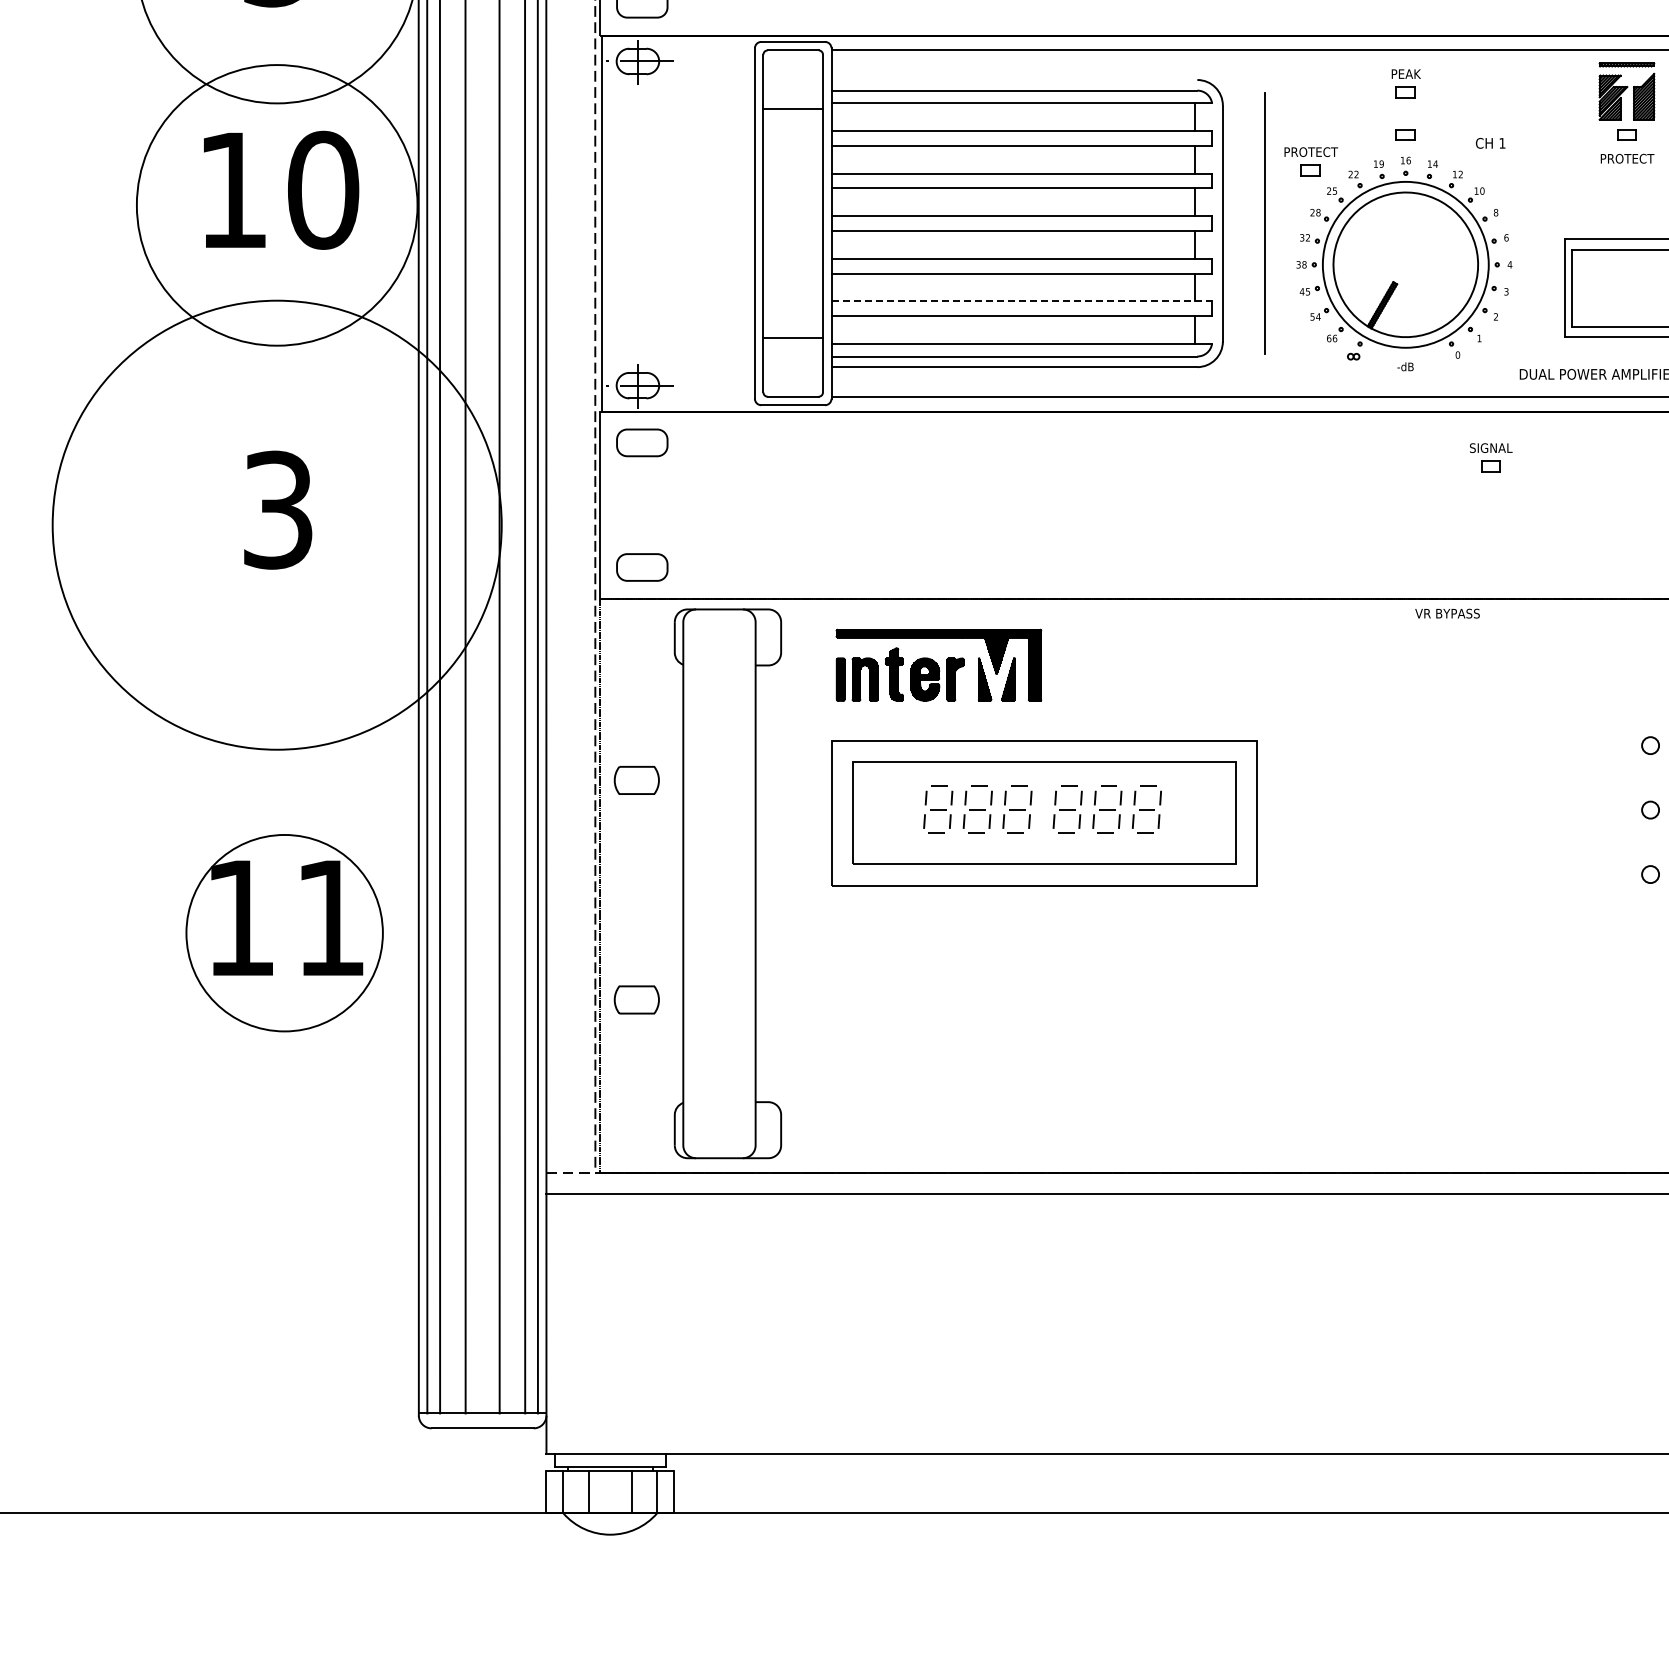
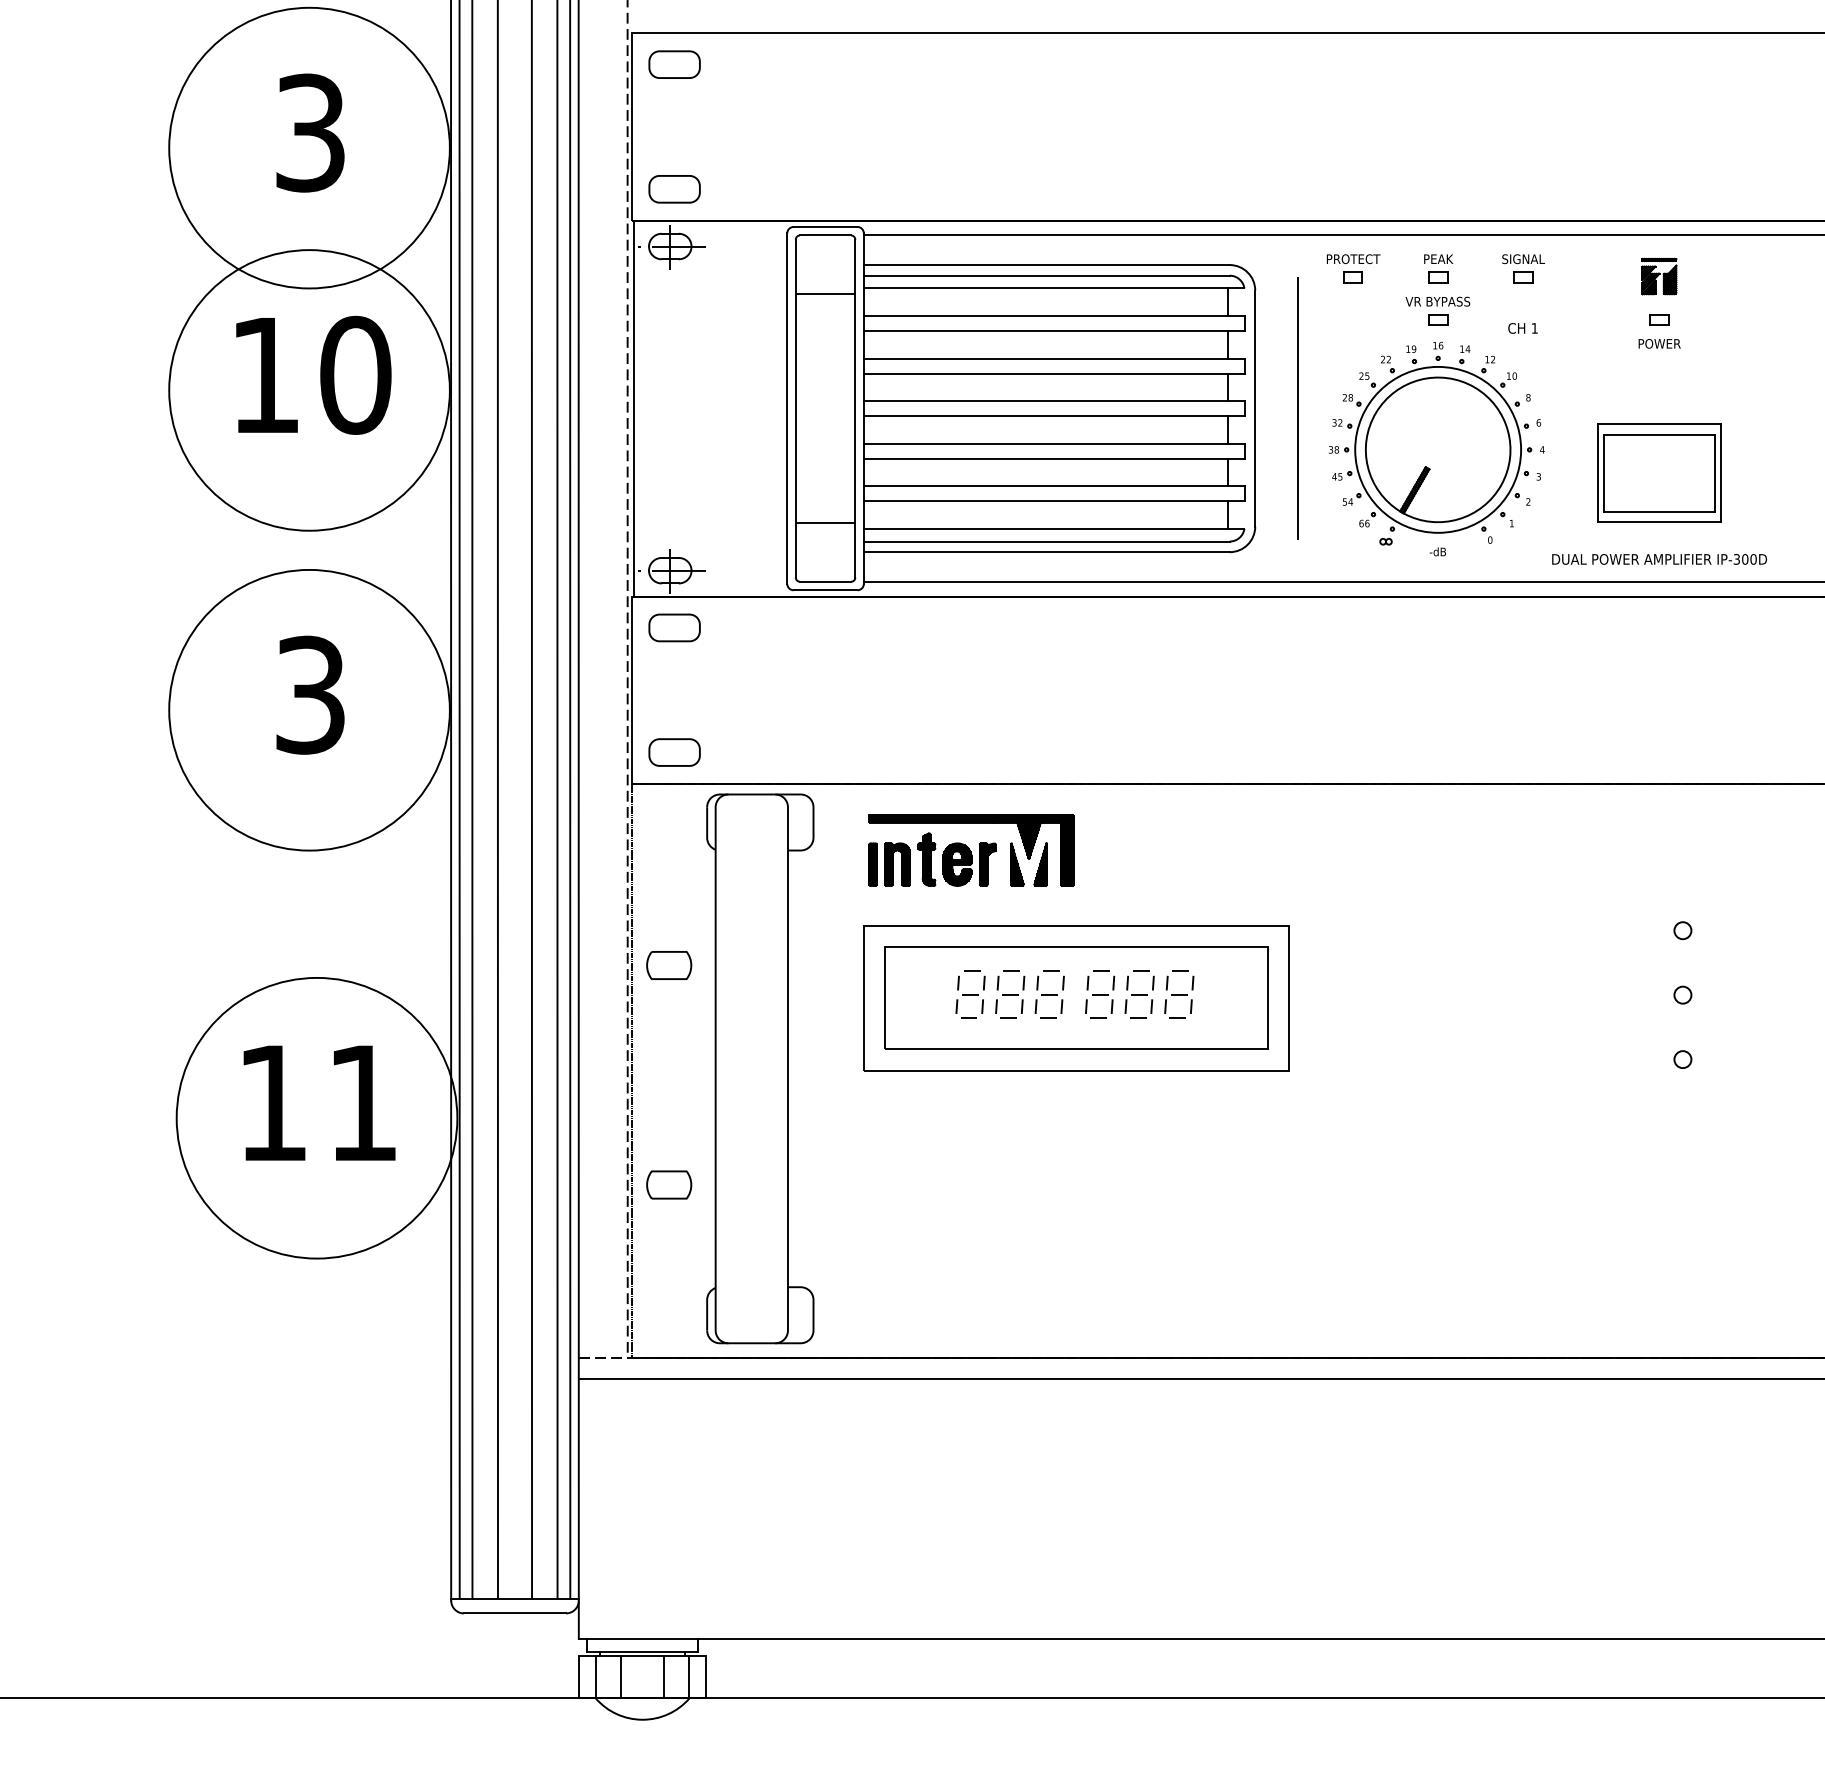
line: (1014, 80) -> (1046, 265), added
part: (1627, 91) -> (1659, 276), size x0.62
text: (1627, 158) -> (1659, 343), PROTECT -> POWER
part: (1311, 161) -> (1353, 268), moved
line: (1022, 301) -> (1054, 486), dashed -> solid
part: (1491, 457) -> (1523, 268), moved
circle: (277, 524) -> (309, 709), size x0.62
text: (1447, 613) -> (1437, 301), moved
circle: (284, 932) -> (316, 1117), size x1.43

